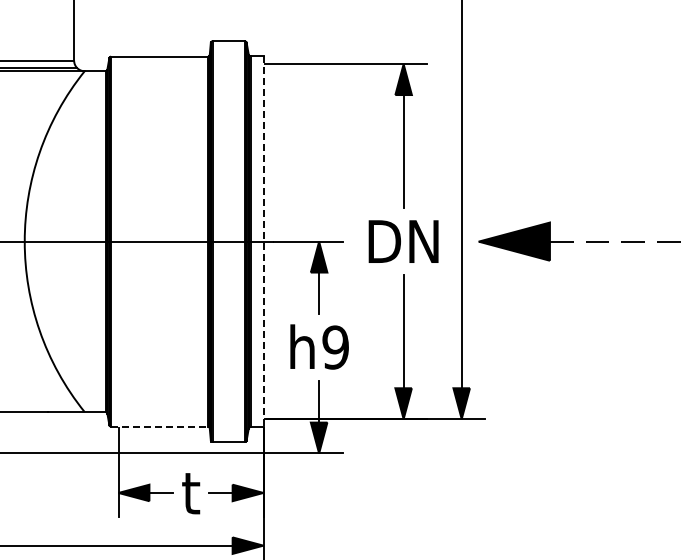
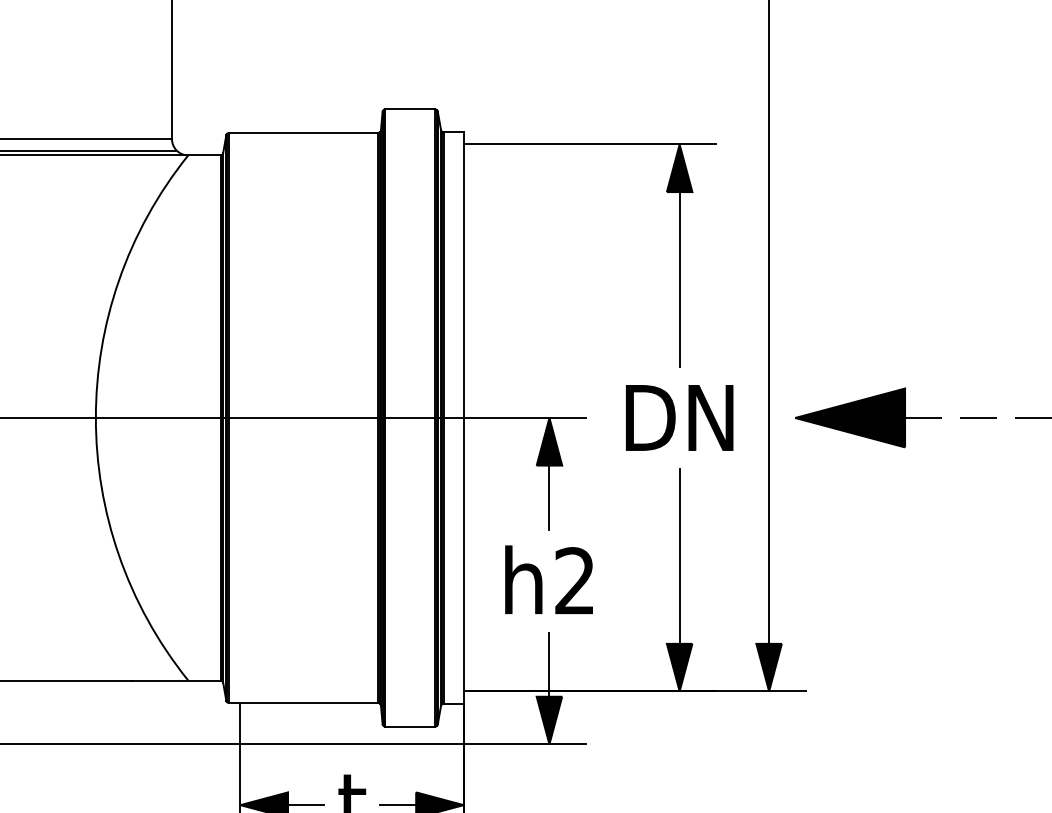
line: (263, 242) -> (463, 419), dashed -> solid
text: (335, 347) -> (574, 581), h9 -> h2
line: (160, 426) -> (305, 702), dashed -> solid

